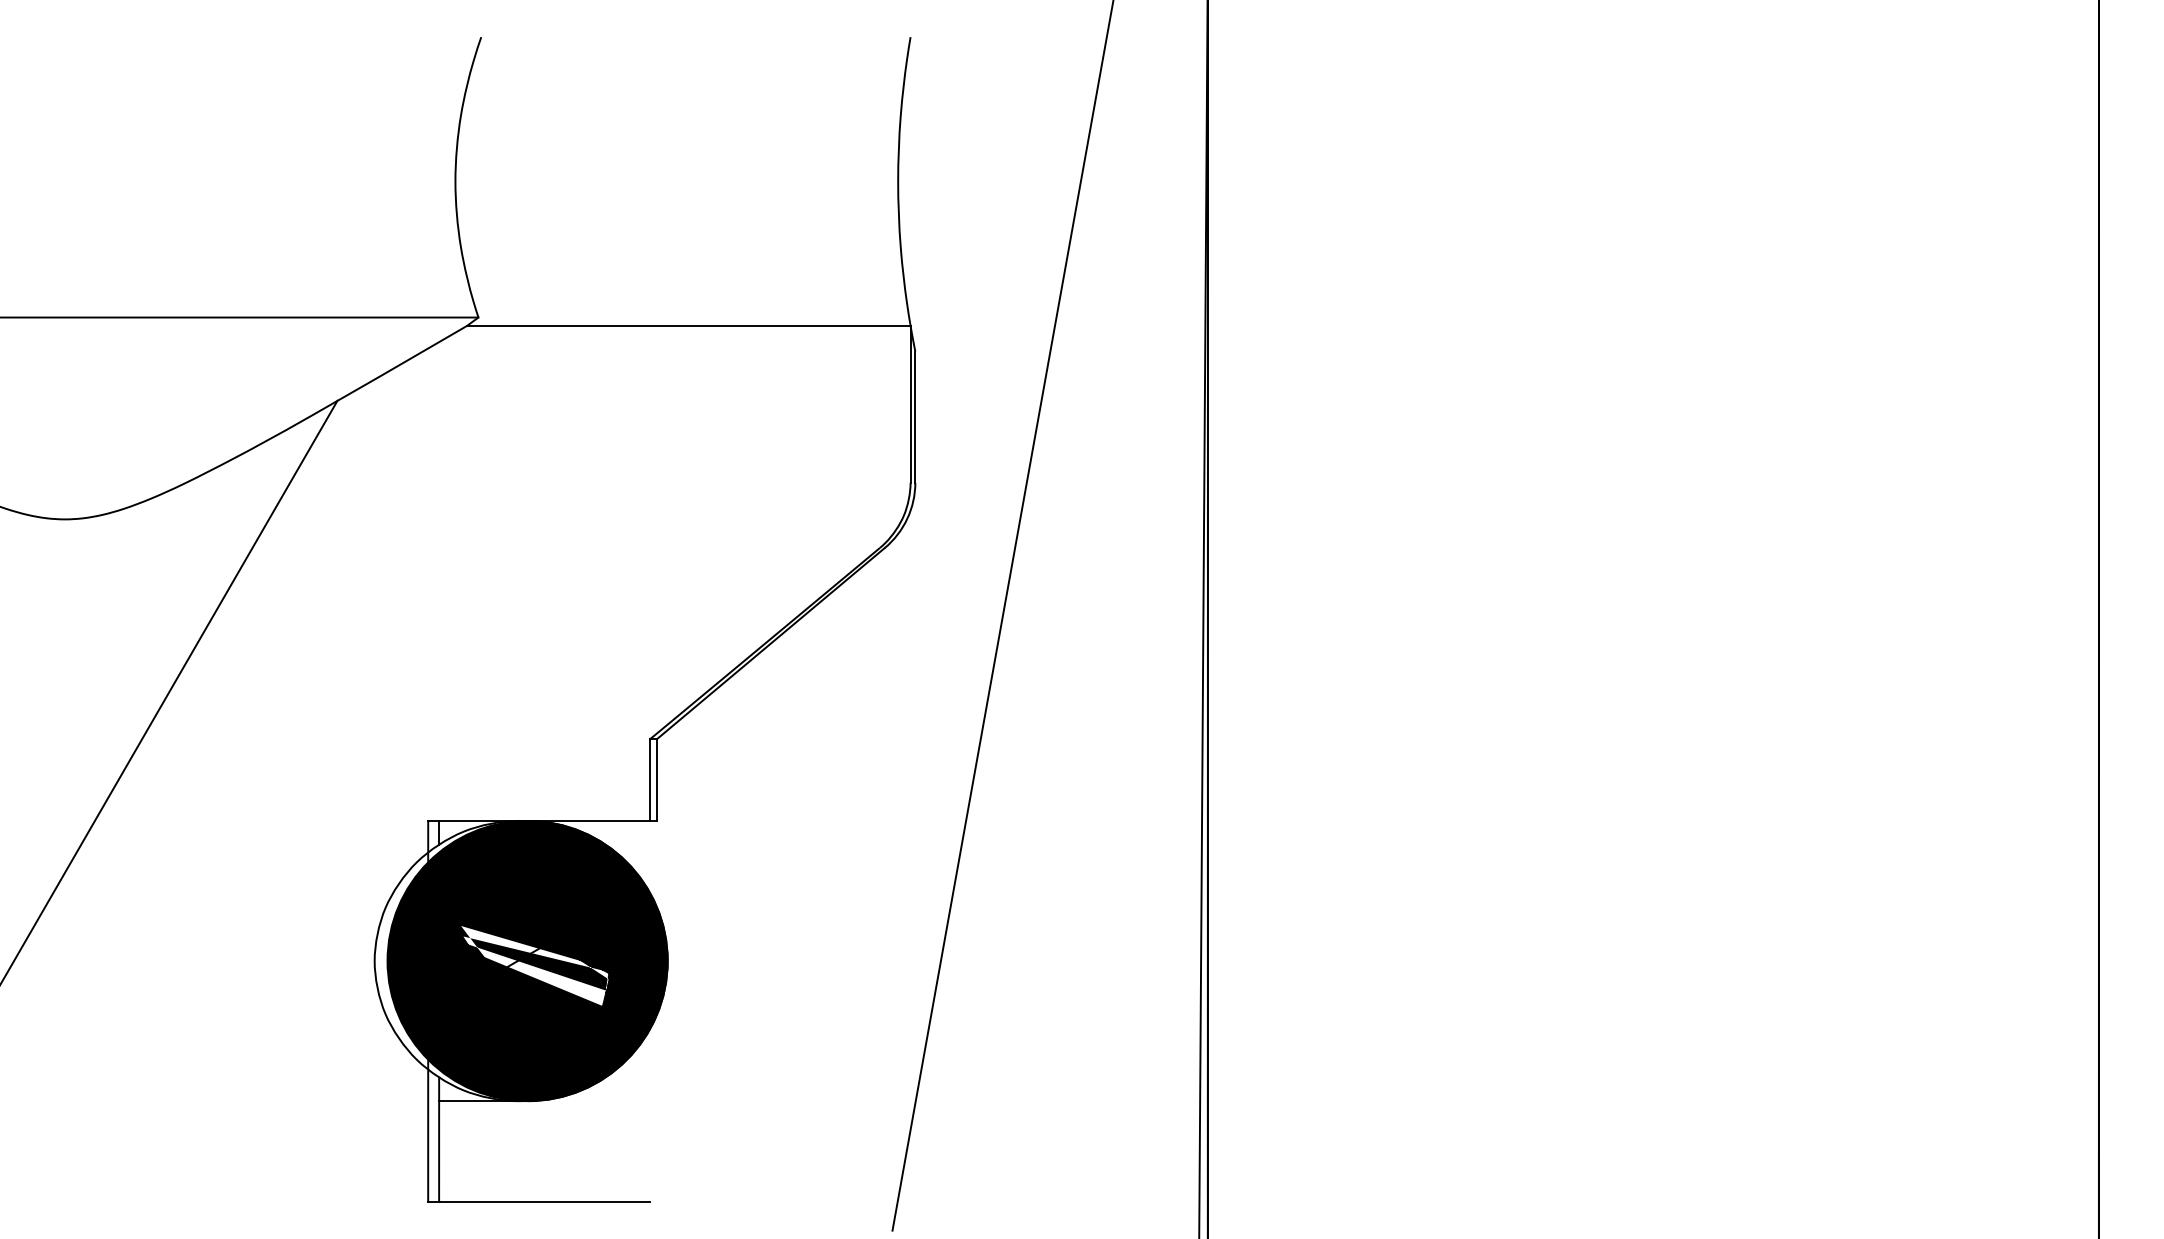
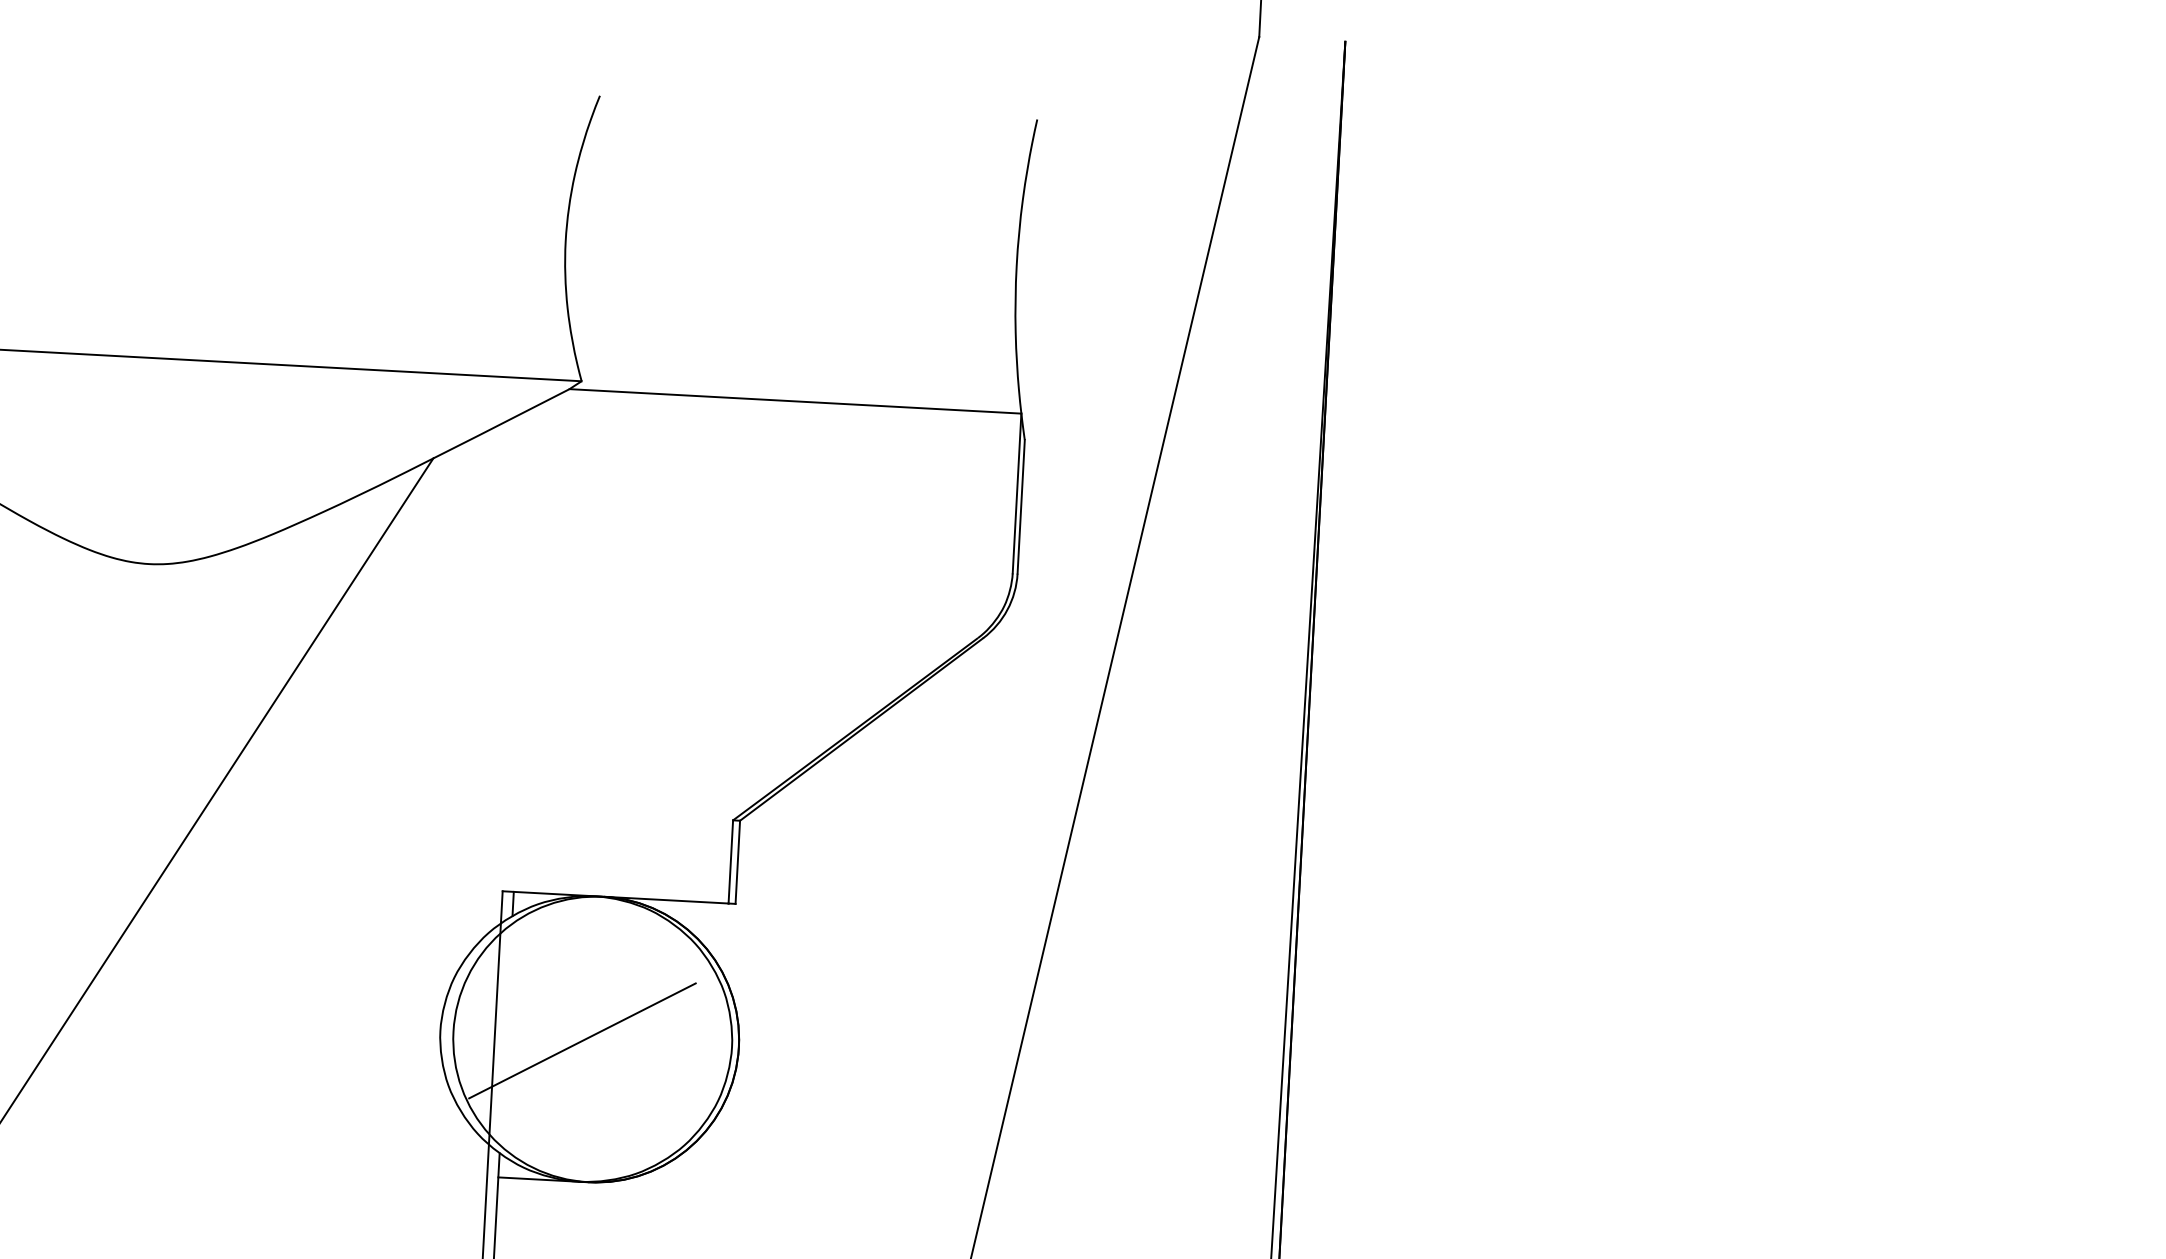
fill: (527, 960) -> (596, 1038), removed

